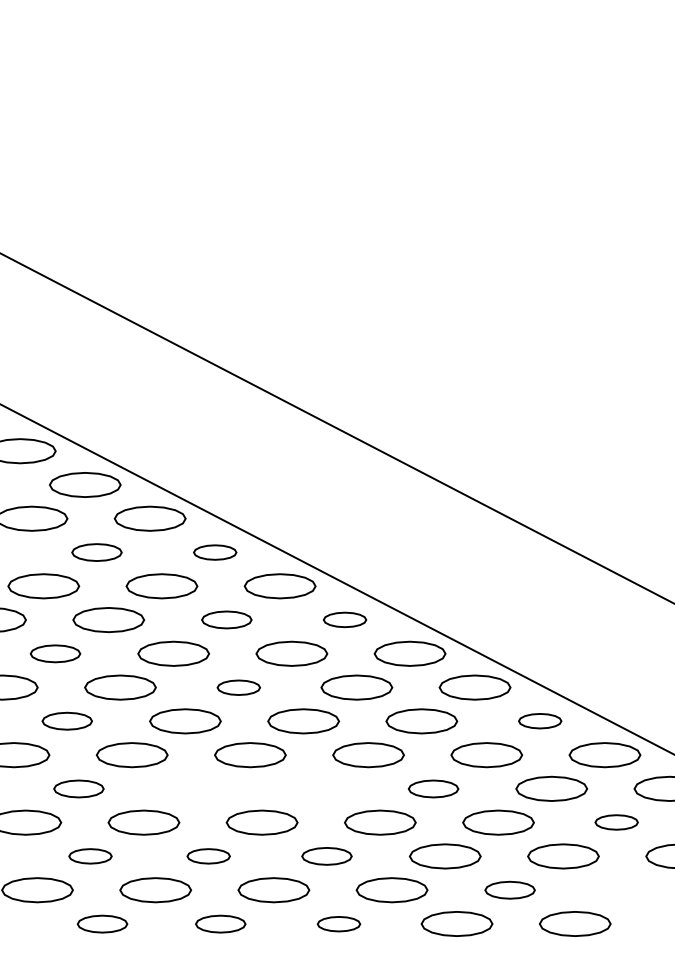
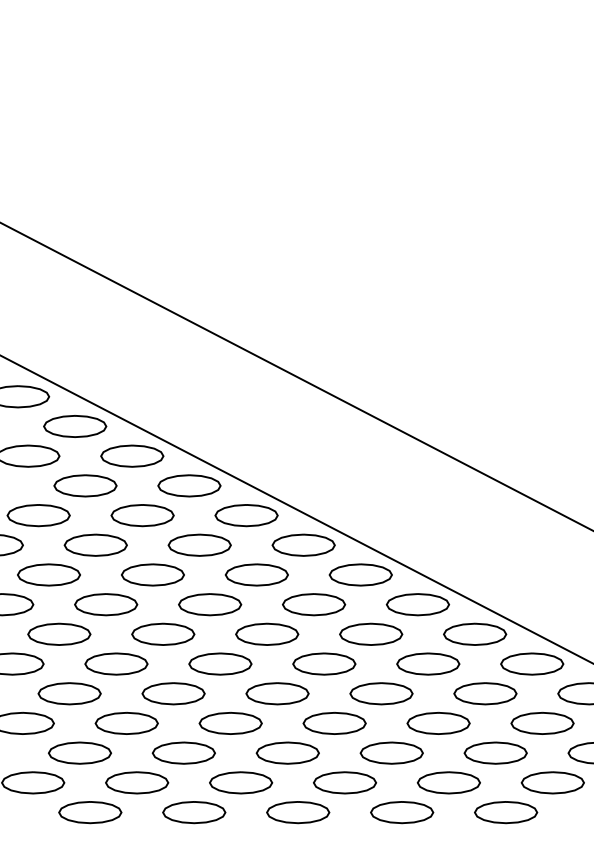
part: (97, 552) -> (85, 485), size x1.43
part: (215, 552) -> (189, 485), size x1.67
part: (226, 619) -> (199, 544), size x1.43
part: (344, 619) -> (303, 544), size x1.67
part: (54, 653) -> (48, 574), size x1.43
part: (239, 687) -> (210, 604), size x1.67
part: (67, 720) -> (59, 633), size x1.43
part: (540, 720) -> (475, 633), size x1.67
part: (78, 788) -> (69, 693), size x1.43
part: (197, 788) -> (173, 693), added
part: (315, 788) -> (277, 693), added
part: (433, 788) -> (381, 693), size x1.43
part: (616, 821) -> (542, 722), size x1.67
part: (90, 855) -> (79, 752), size x1.67
part: (208, 855) -> (183, 752), size x1.67
part: (326, 855) -> (287, 752), size x1.43
part: (509, 889) -> (448, 782), size x1.43
part: (628, 889) -> (552, 782), added
part: (102, 923) -> (90, 812), size x1.43
part: (220, 923) -> (194, 812), size x1.43
part: (339, 923) -> (298, 812), size x1.67

